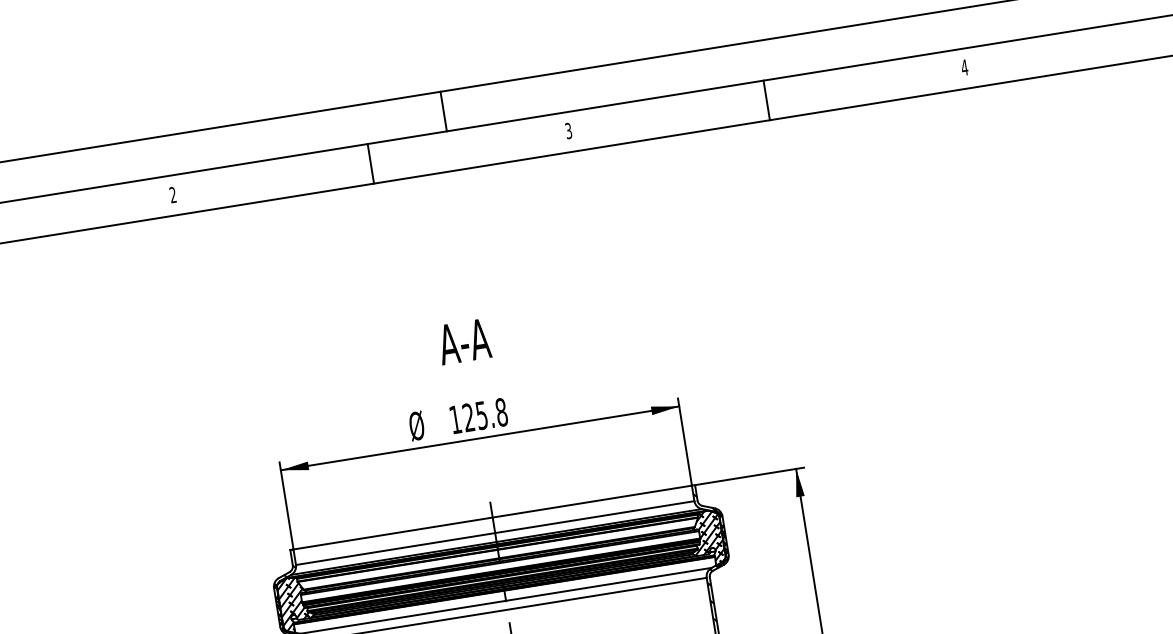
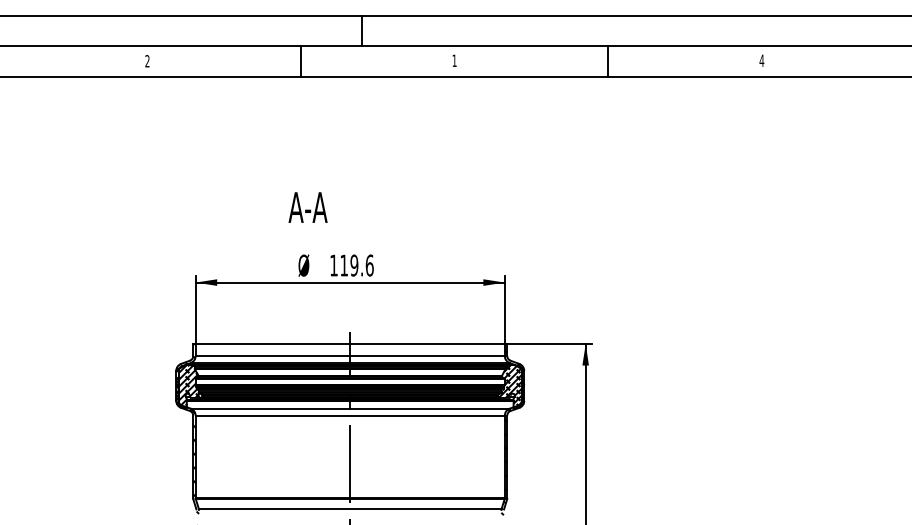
text: (568, 130) -> (454, 60), 3 -> 1
text: (463, 341) -> (307, 207), moved
text: (484, 415) -> (356, 265), 125.8 -> 119.6

